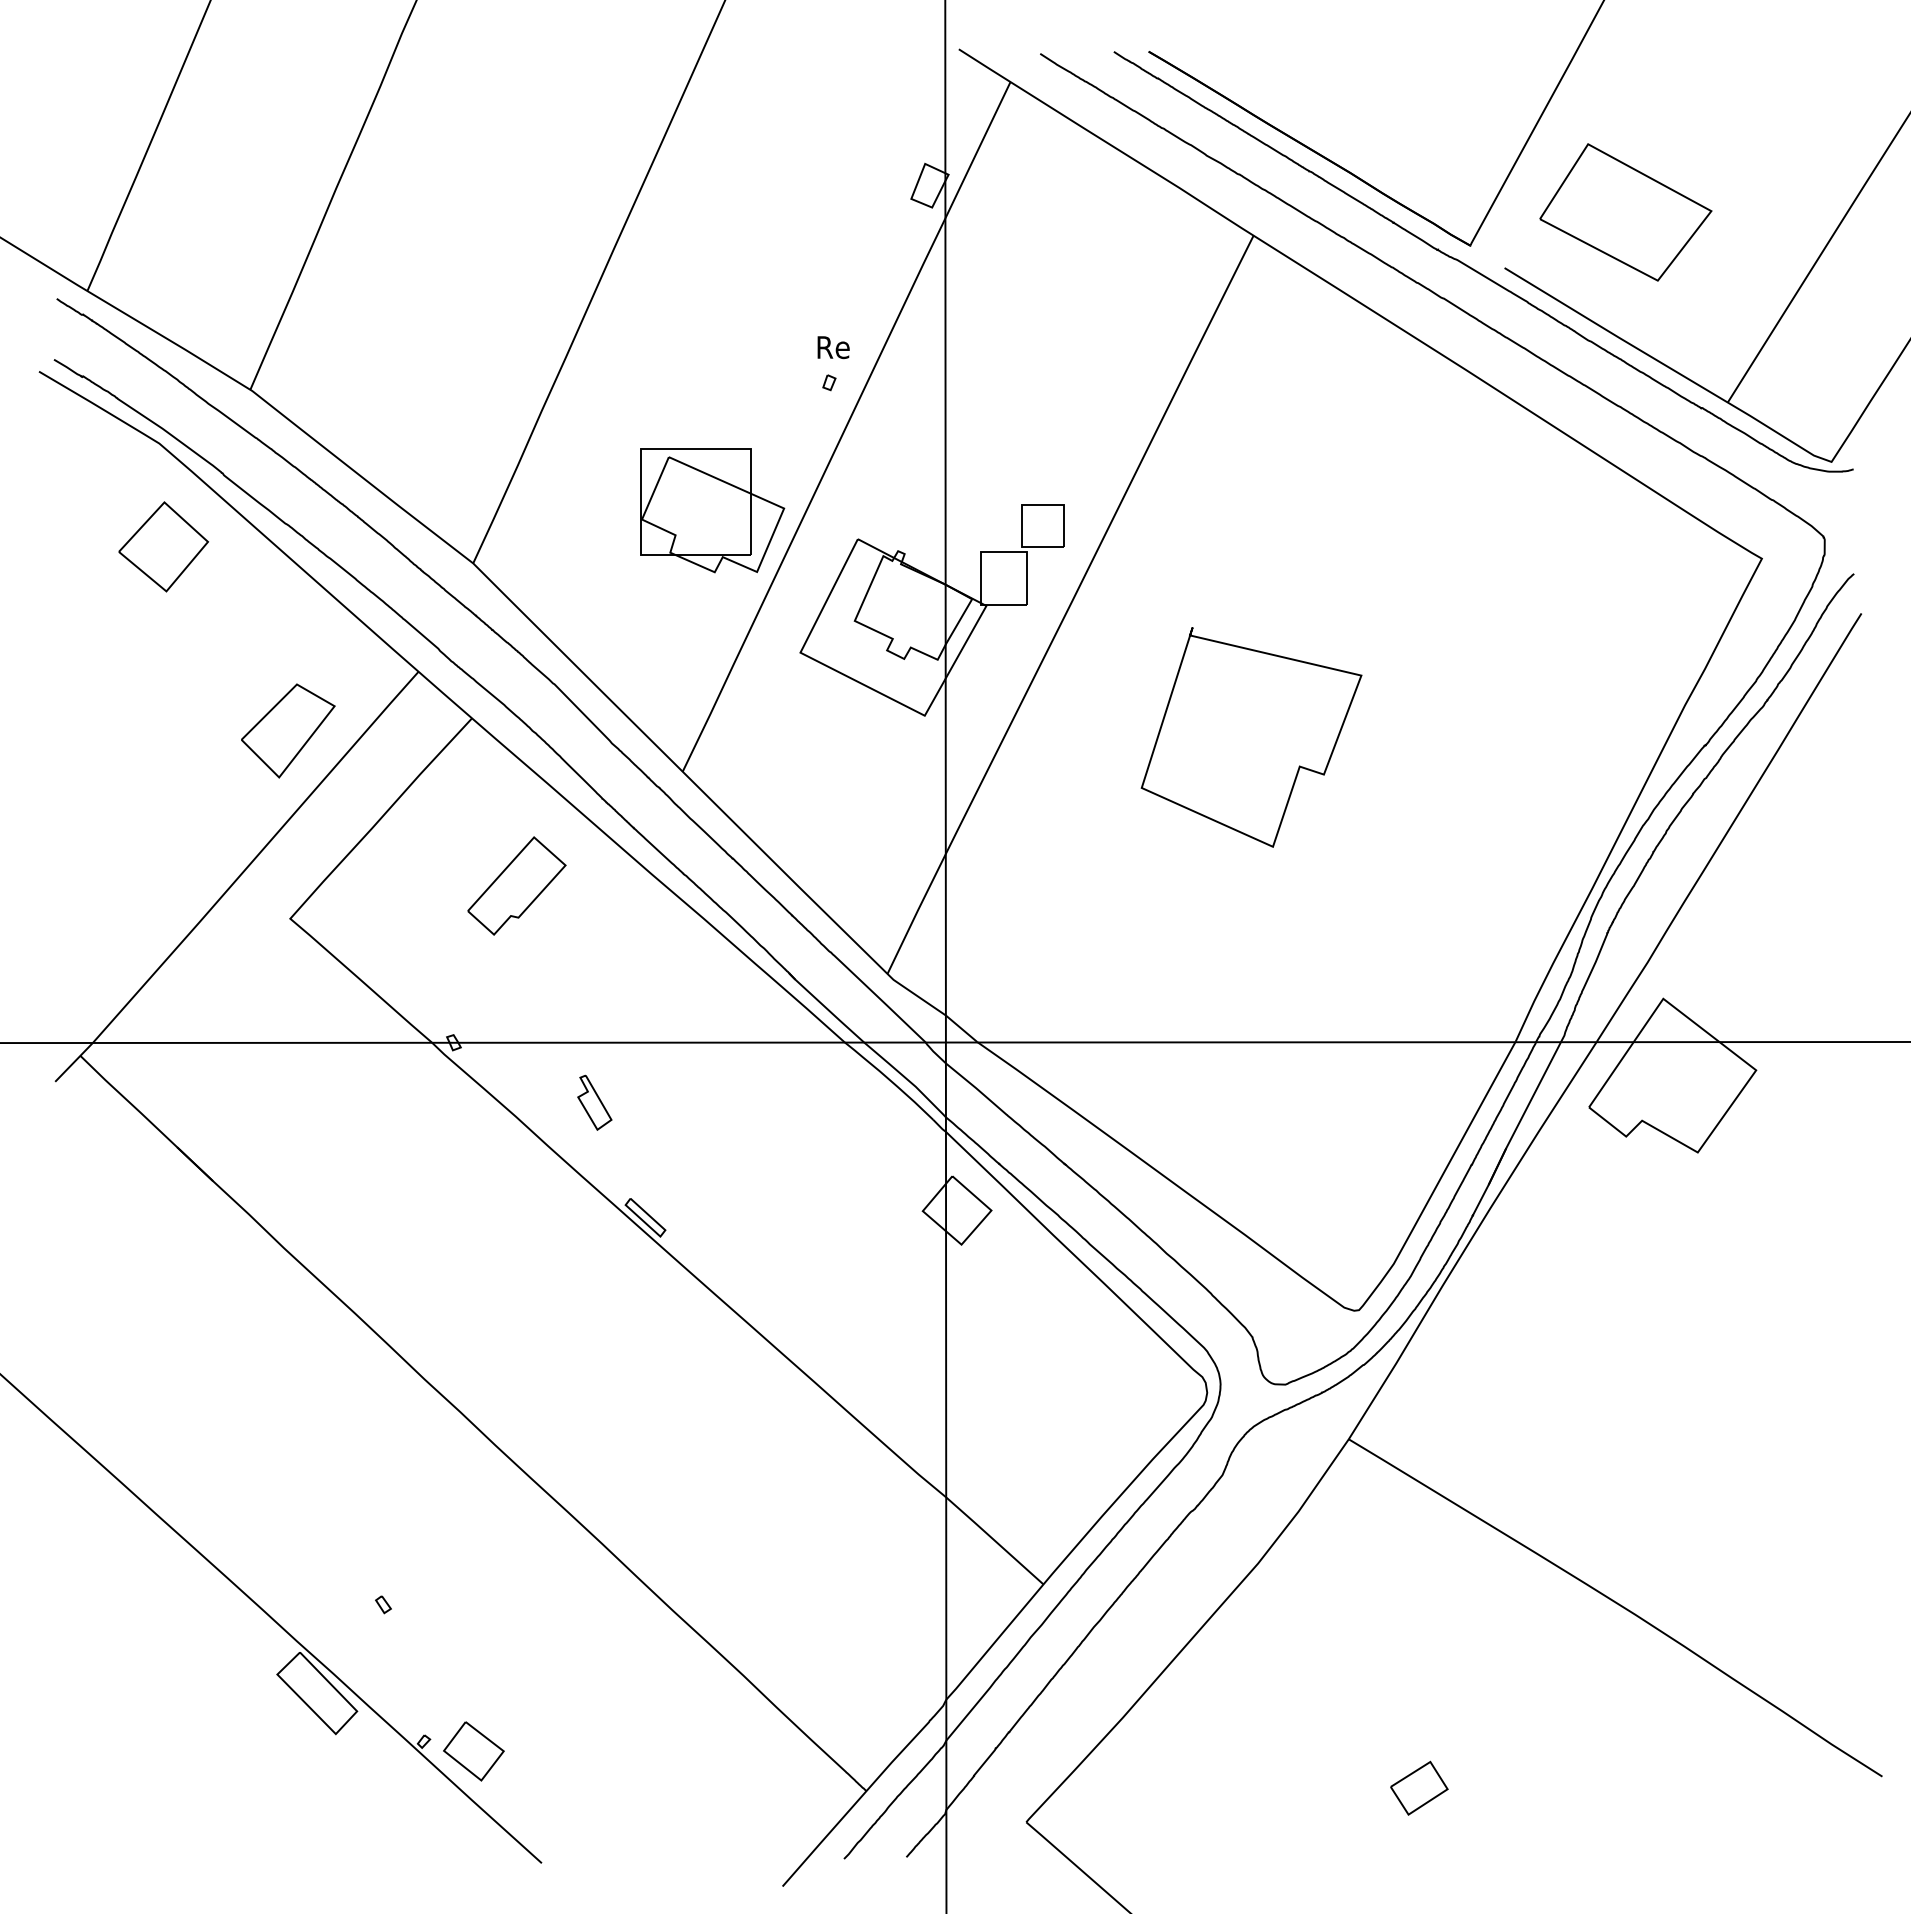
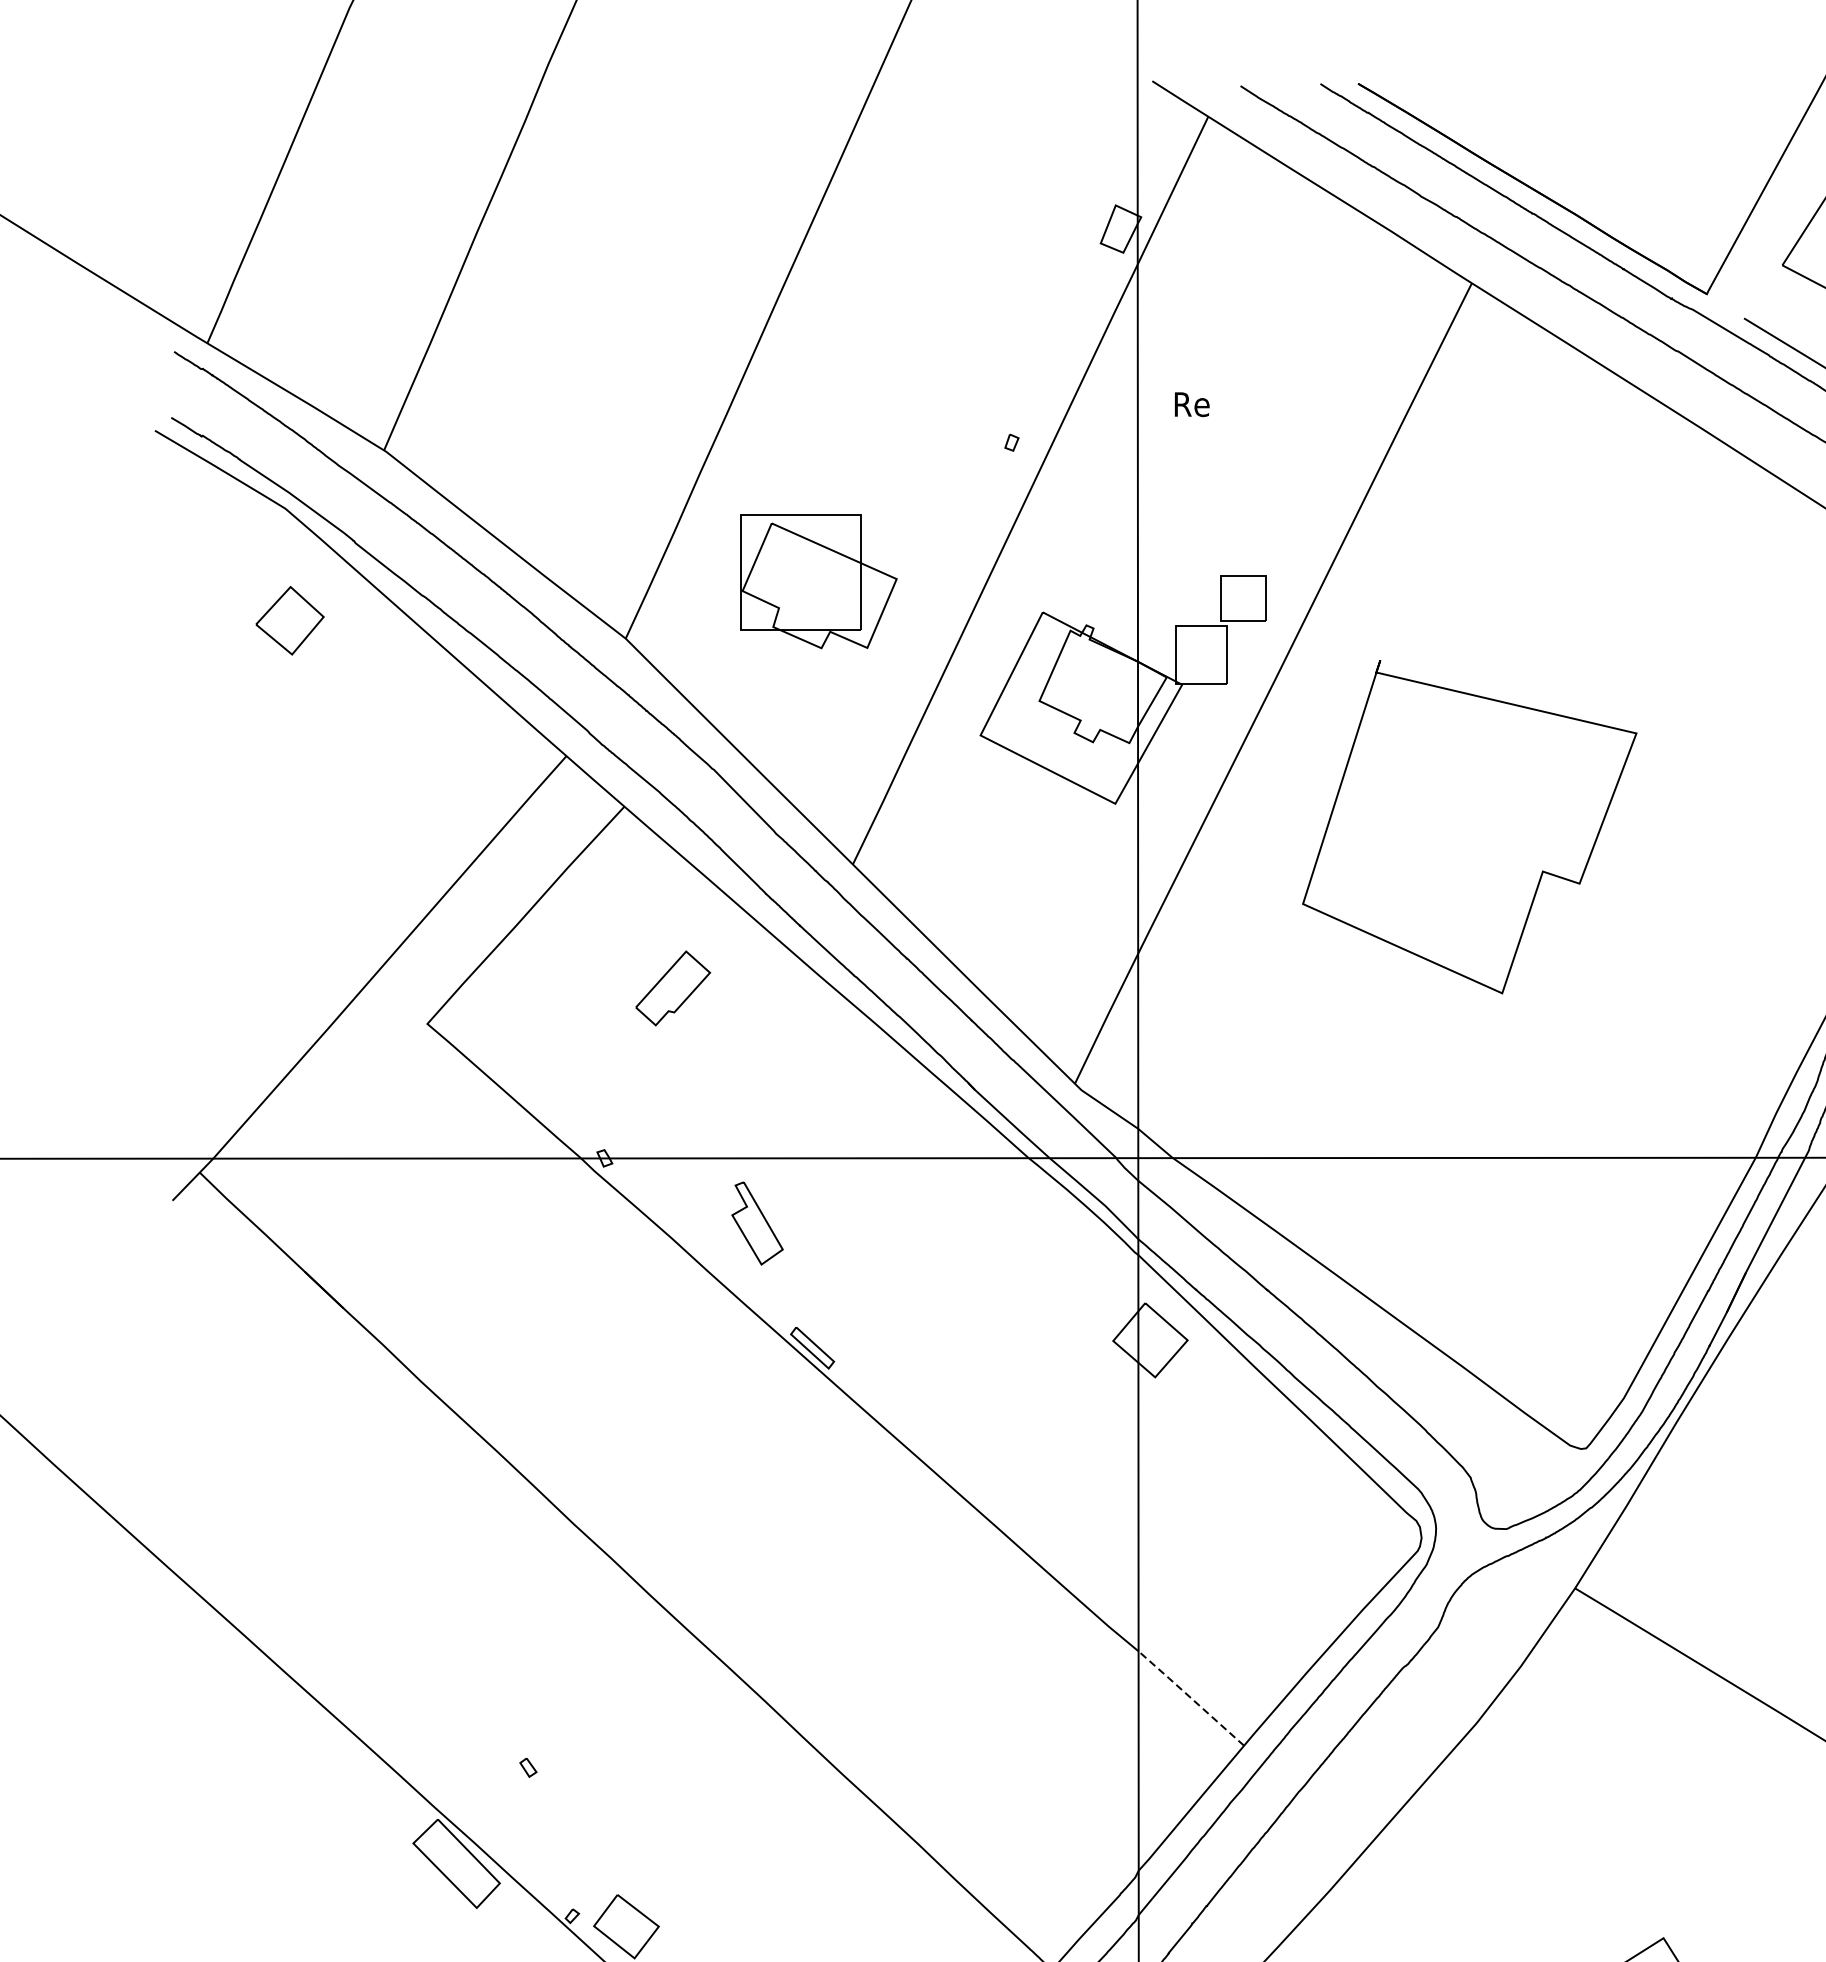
text: (833, 347) -> (1192, 404), moved
part: (712, 510) -> (819, 581), moved
part: (163, 546) -> (289, 620), size x0.7
part: (288, 730) -> (425, 819), removed
part: (1251, 737) -> (1469, 827), size x1.4
part: (516, 885) -> (672, 987), size x0.7
part: (594, 1102) -> (757, 1223), size x1.4
line: (994, 1540) -> (1190, 1698), solid -> dashed

